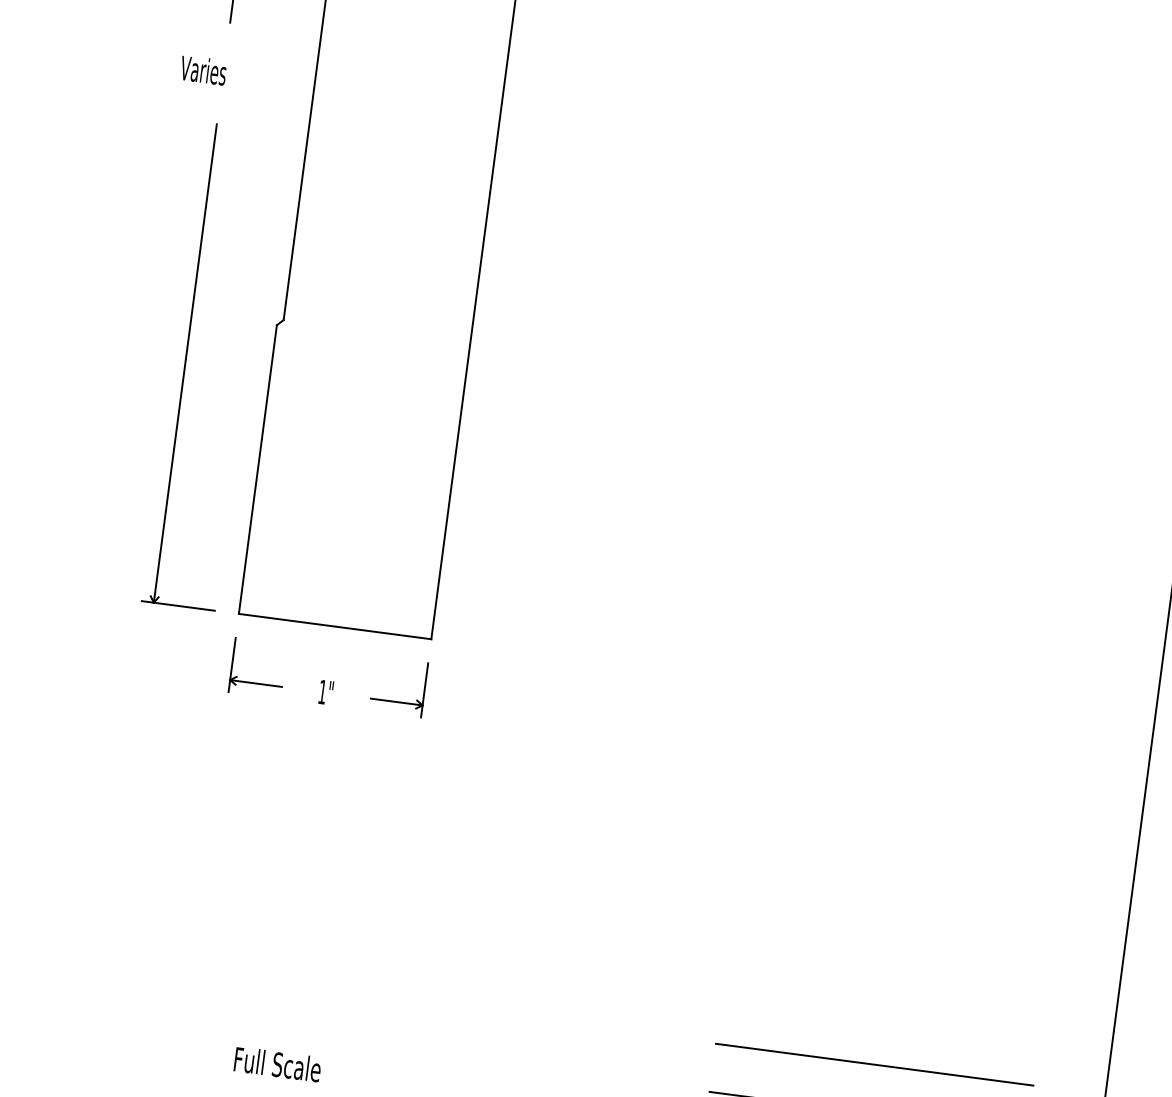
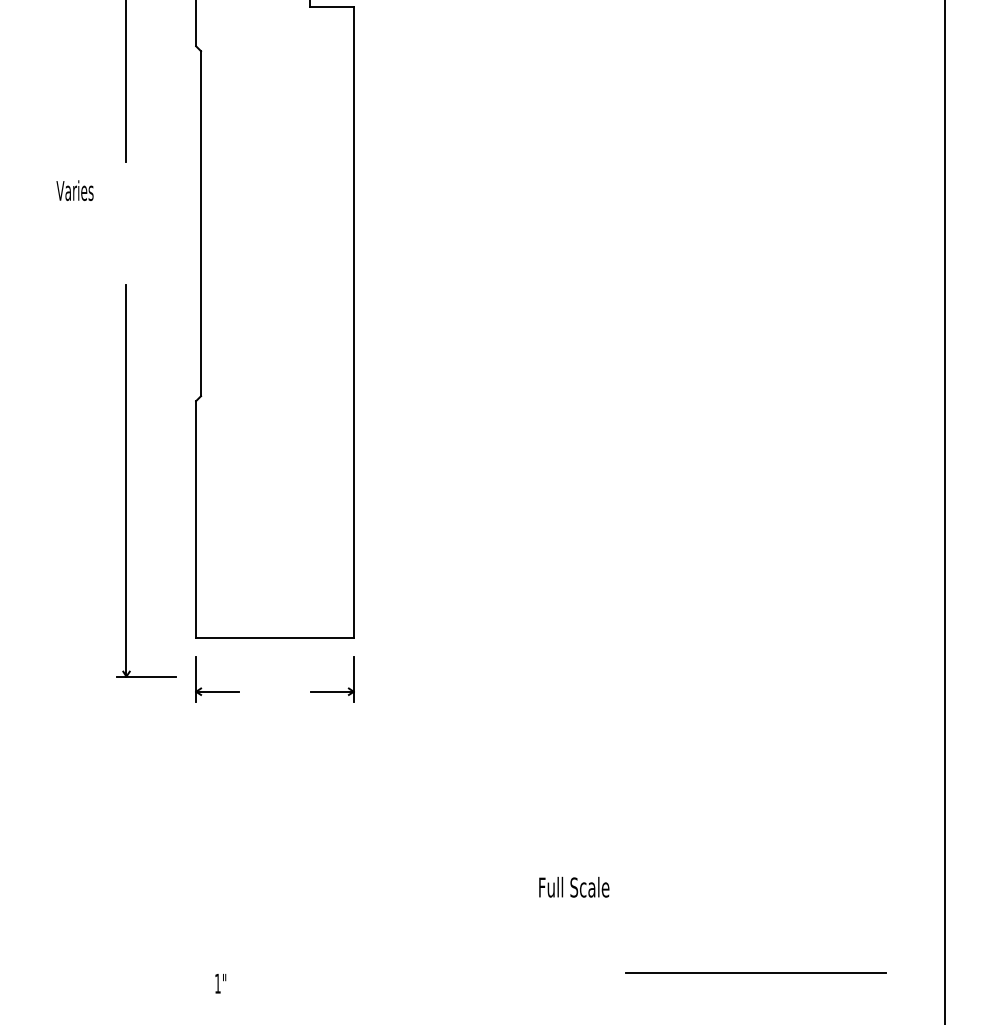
text: (202, 70) -> (74, 190), moved
part: (185, 363) -> (126, 480), moved
text: (325, 692) -> (220, 983), moved
text: (278, 1063) -> (574, 886), moved
line: (874, 1064) -> (755, 933), removed

